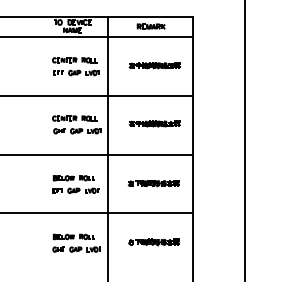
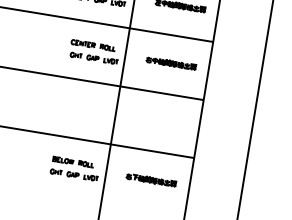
part: (153, 183) -> (160, 122), removed
part: (75, 184) -> (83, 110), removed

